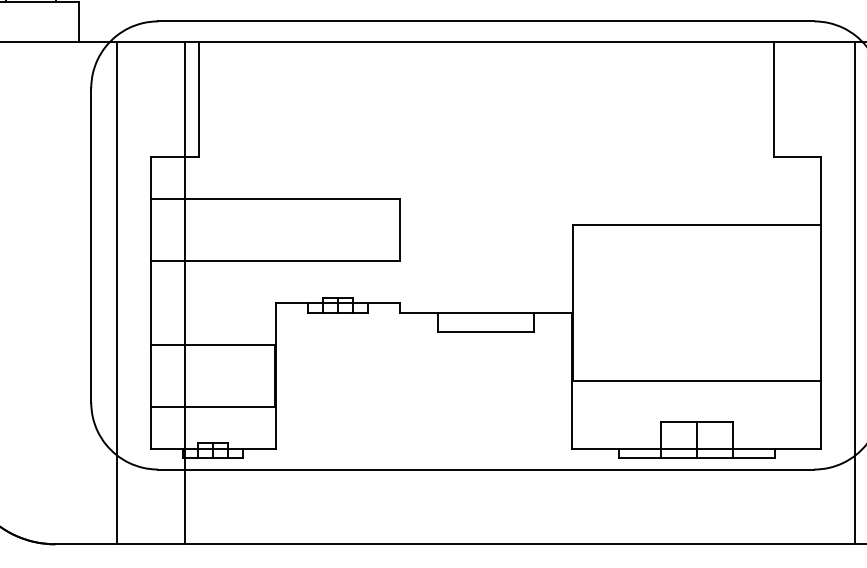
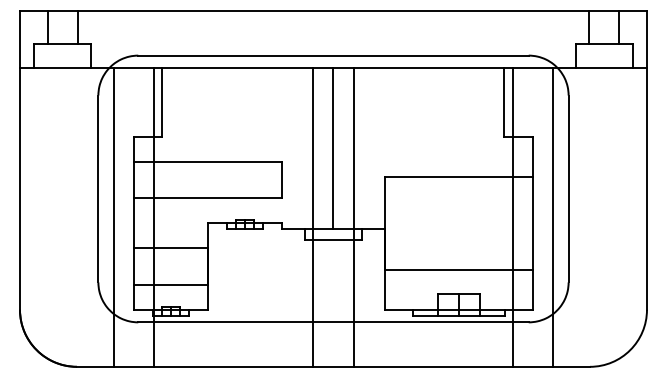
line: (486, 177) -> (333, 148), added
line: (452, 293) -> (313, 217), added
line: (519, 293) -> (353, 217), added
line: (786, 293) -> (512, 217), added

